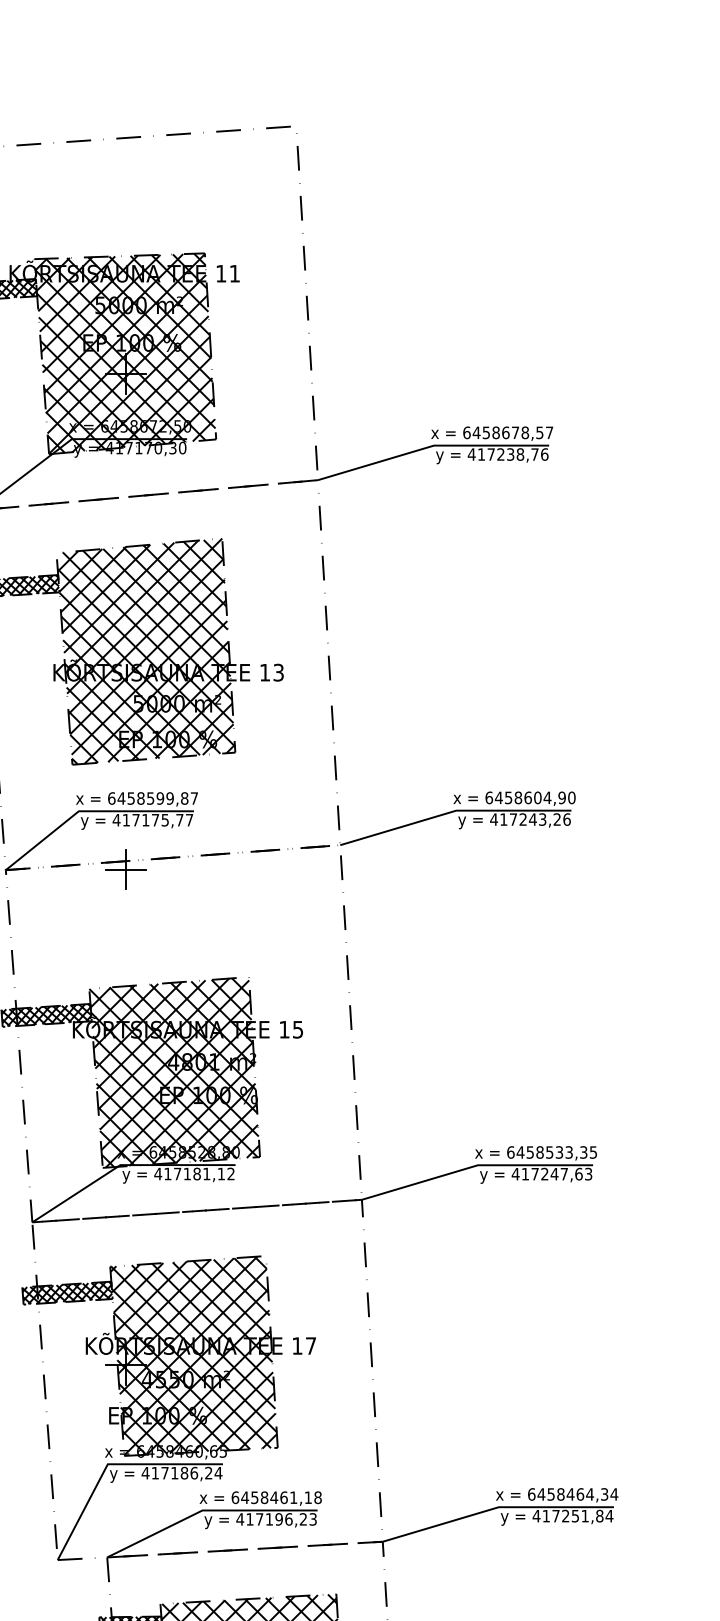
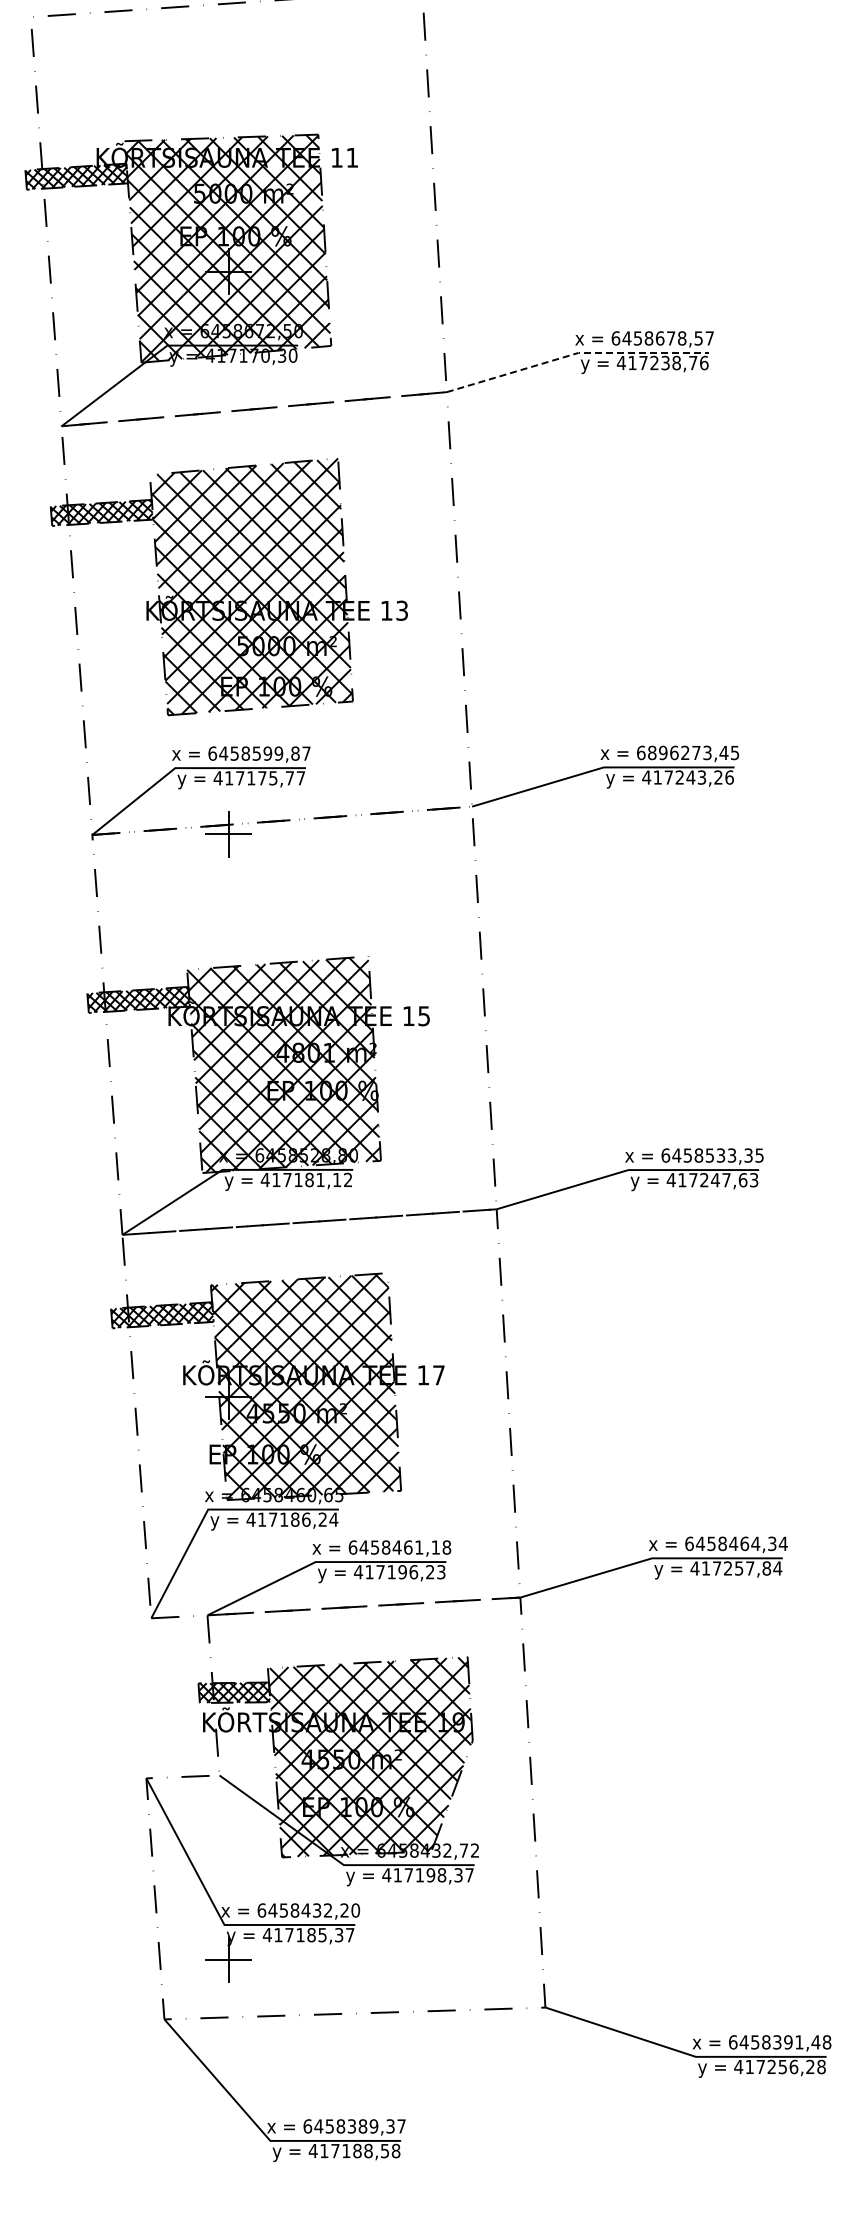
line: (431, 446) -> (575, 353), solid -> dashed
text: (535, 797) -> (693, 752), 6458604,90 -> 6896273,45
text: (585, 1516) -> (750, 1568), 417251,84 -> 417257,84

